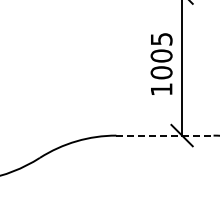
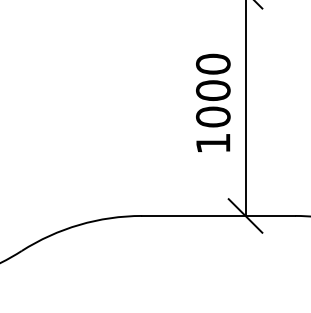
text: (161, 38) -> (213, 63), 1005 -> 1000
line: (164, 135) -> (217, 215), dashed -> solid

